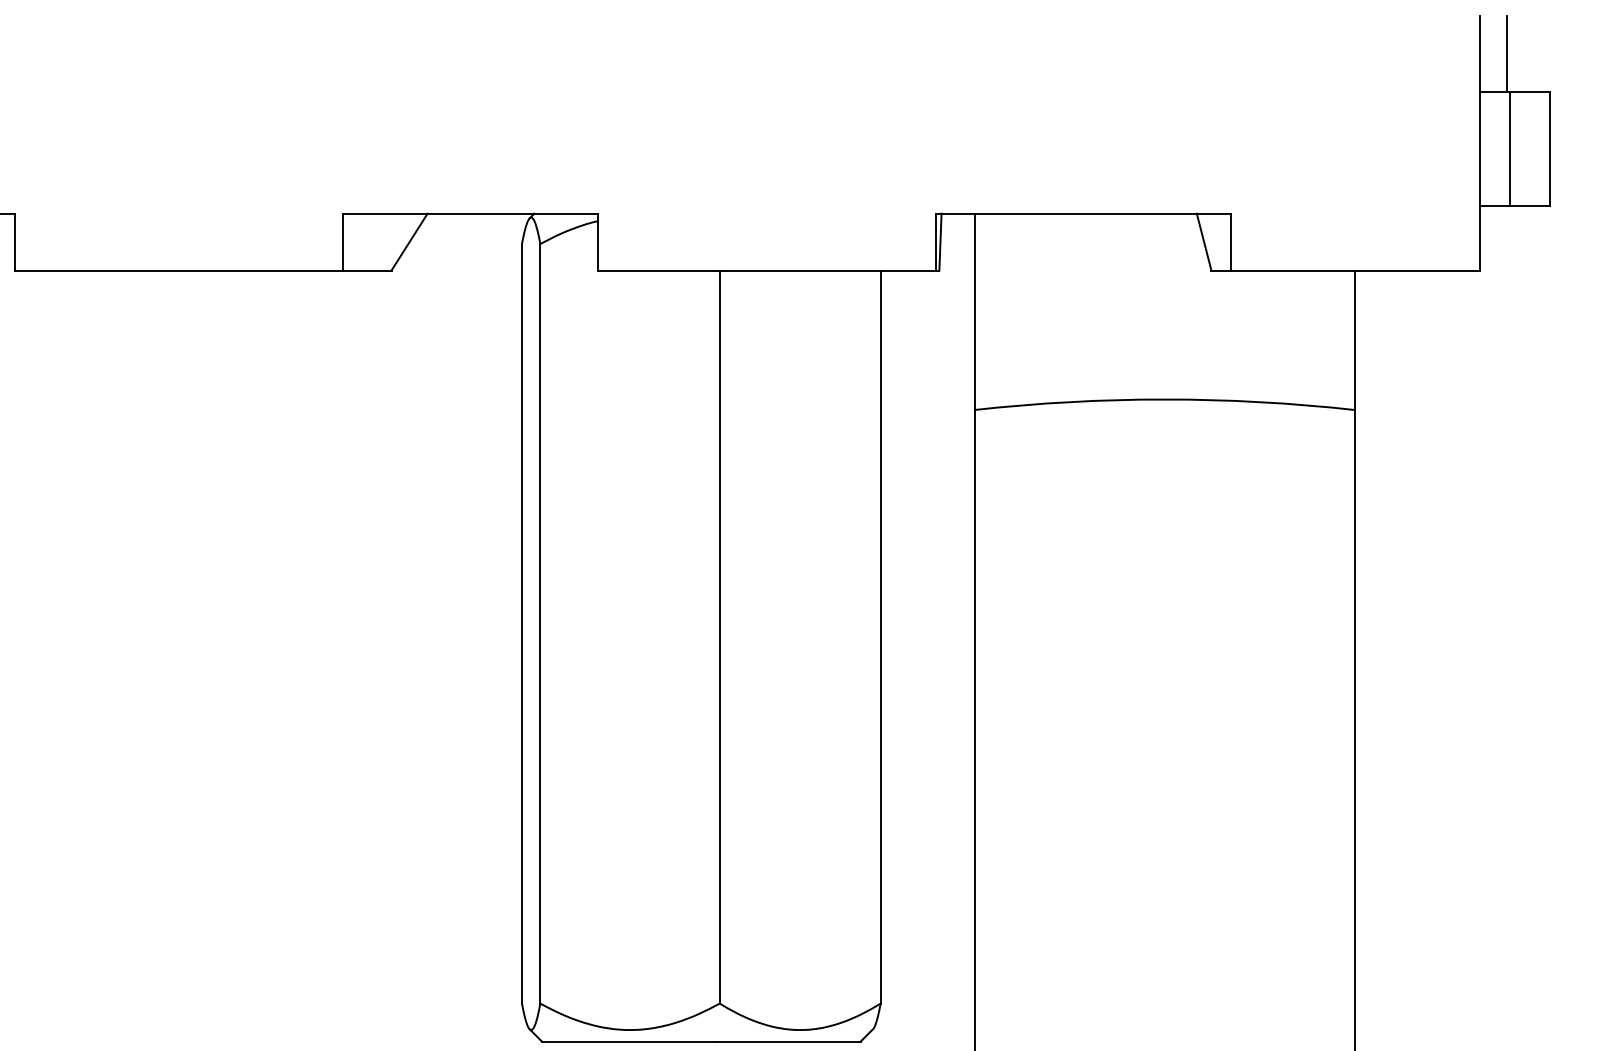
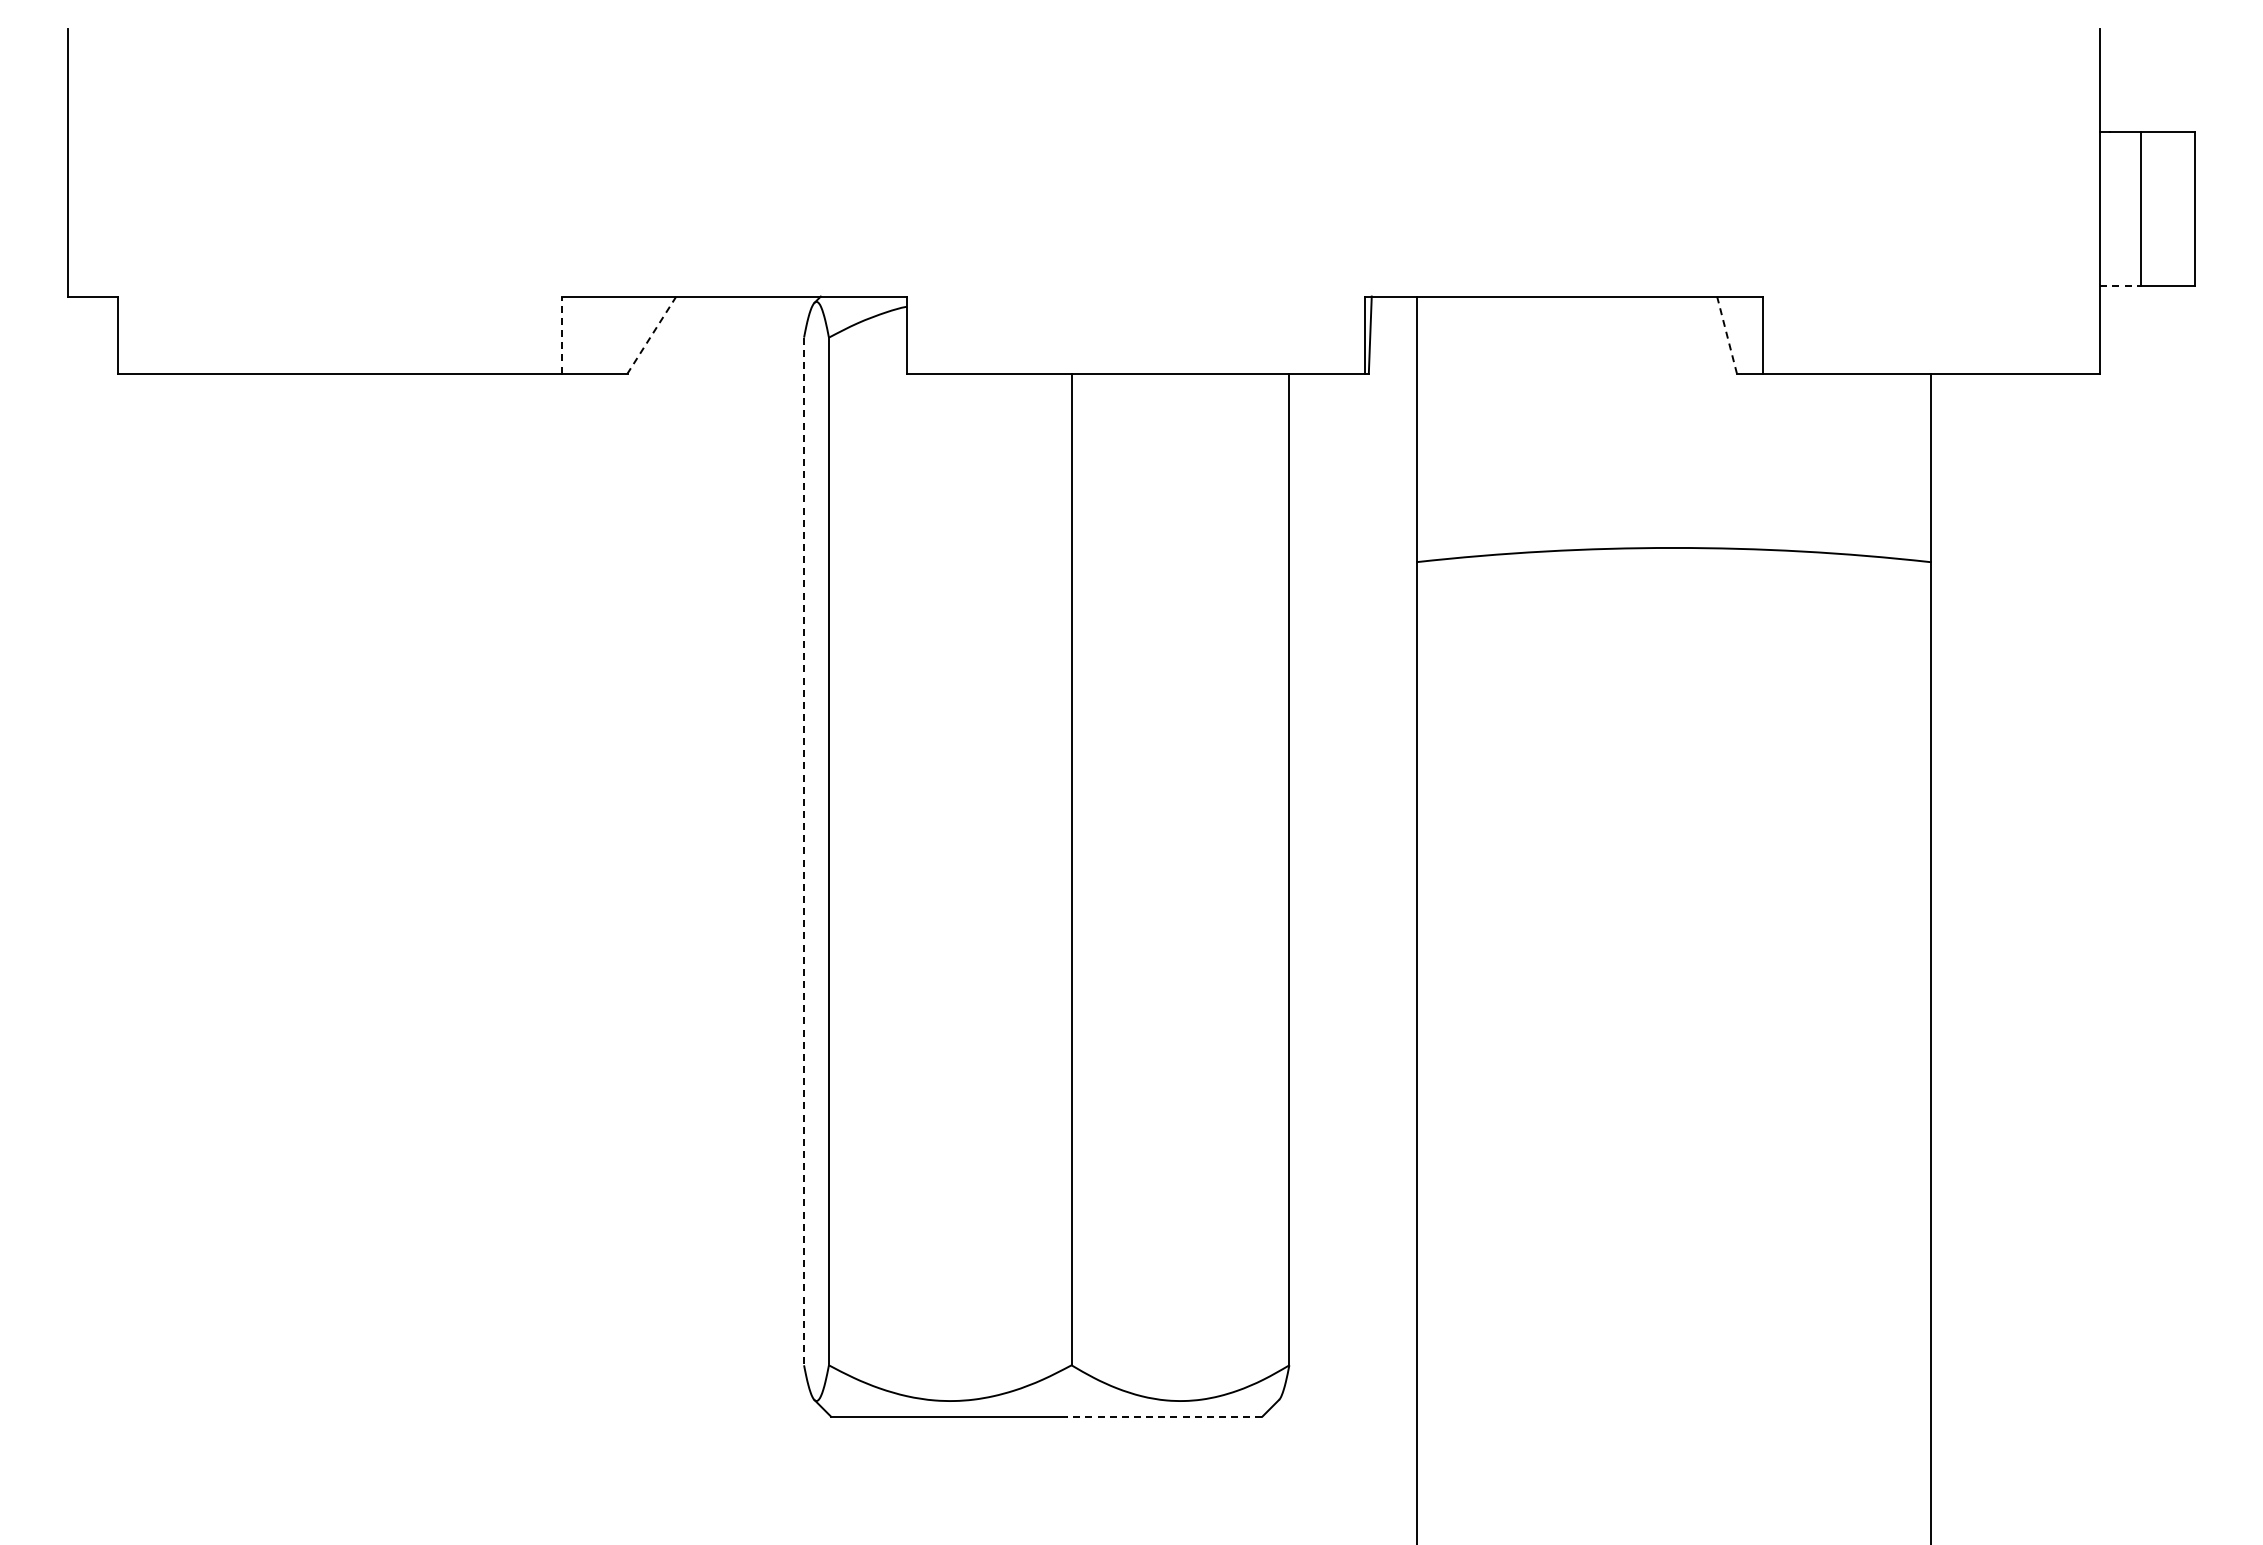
line: (1507, 54) -> (2137, 80), removed
line: (1494, 206) -> (2120, 286), solid -> dashed
line: (343, 242) -> (562, 335), solid -> dashed
line: (409, 242) -> (651, 335), solid -> dashed
line: (1204, 242) -> (1727, 335), solid -> dashed
line: (522, 623) -> (804, 851), solid -> dashed
line: (788, 1041) -> (1164, 1416), solid -> dashed

